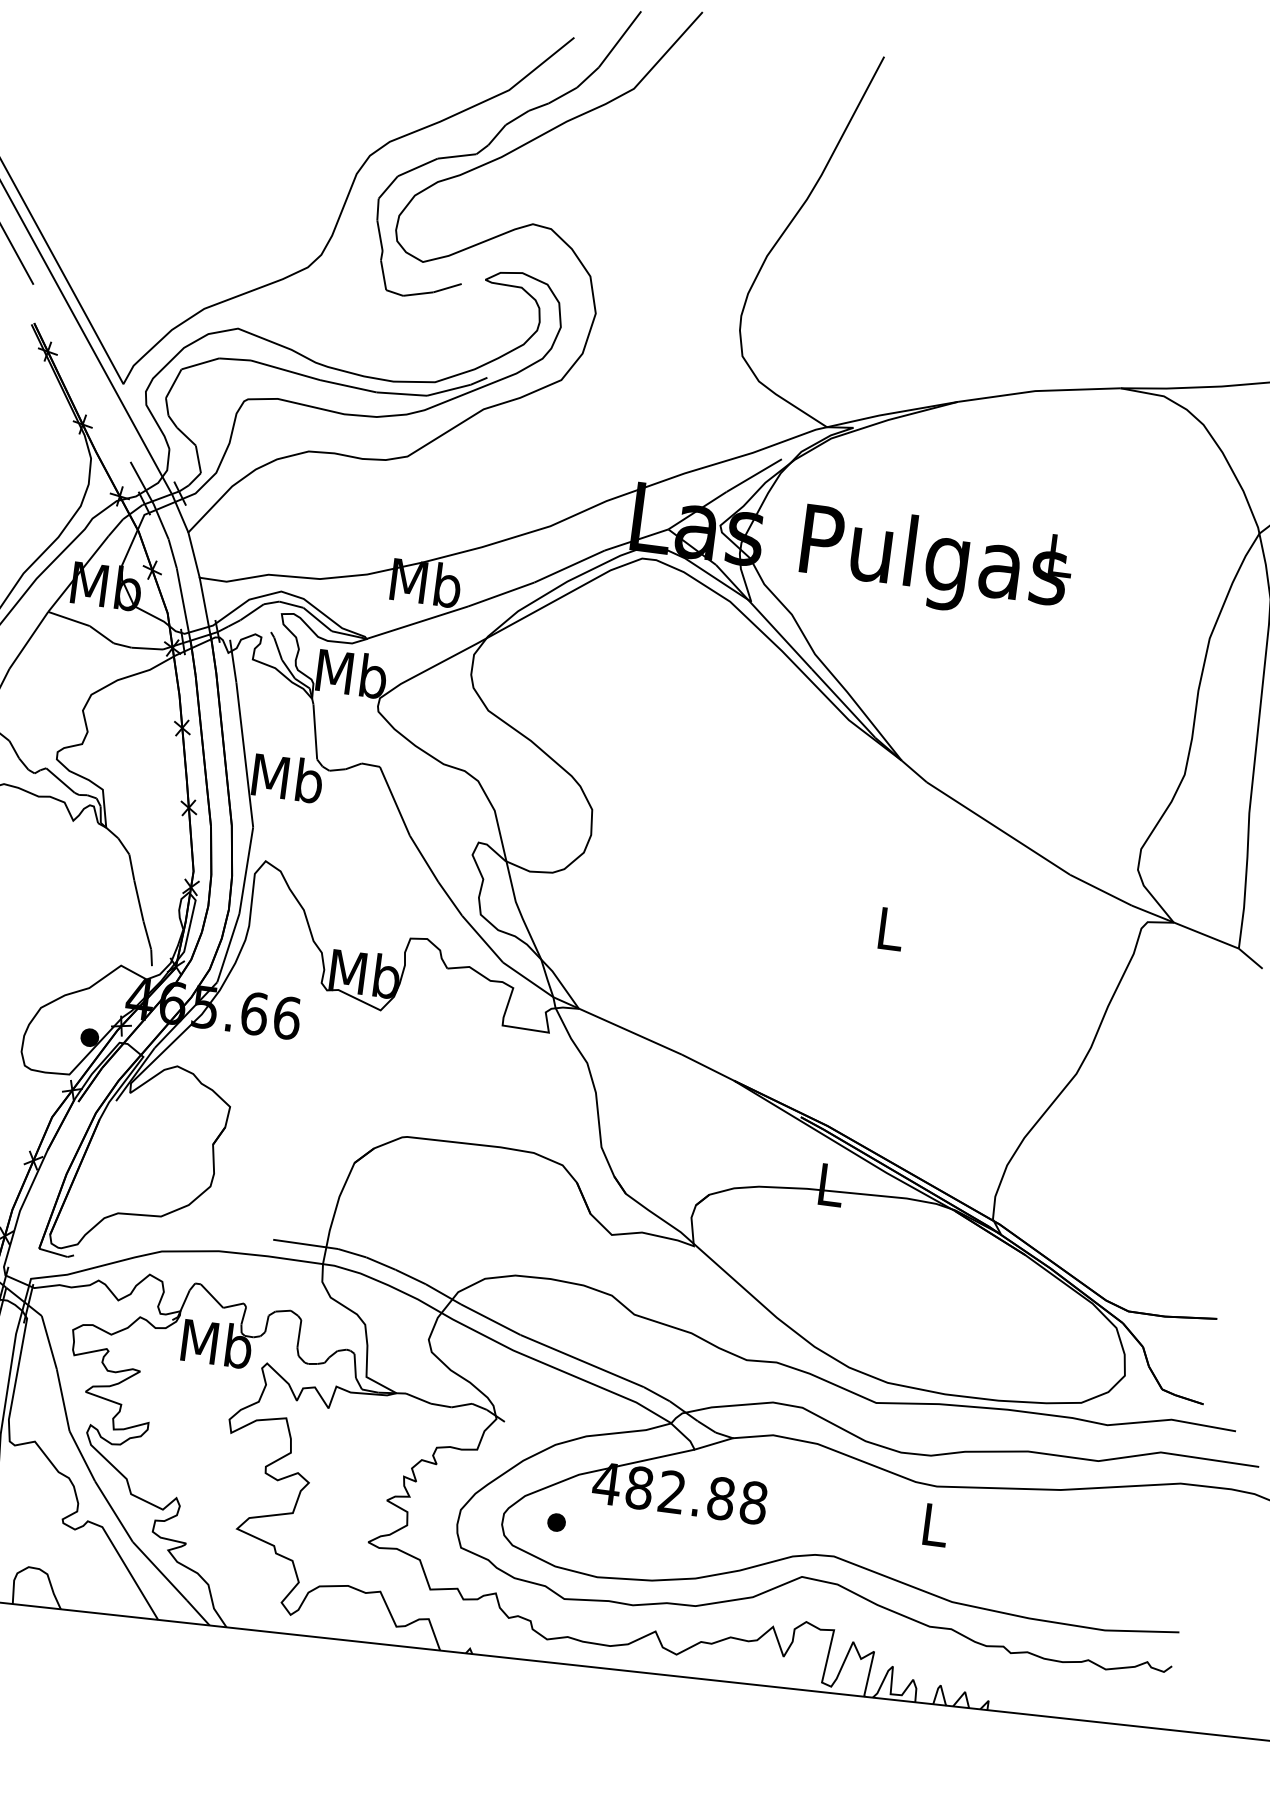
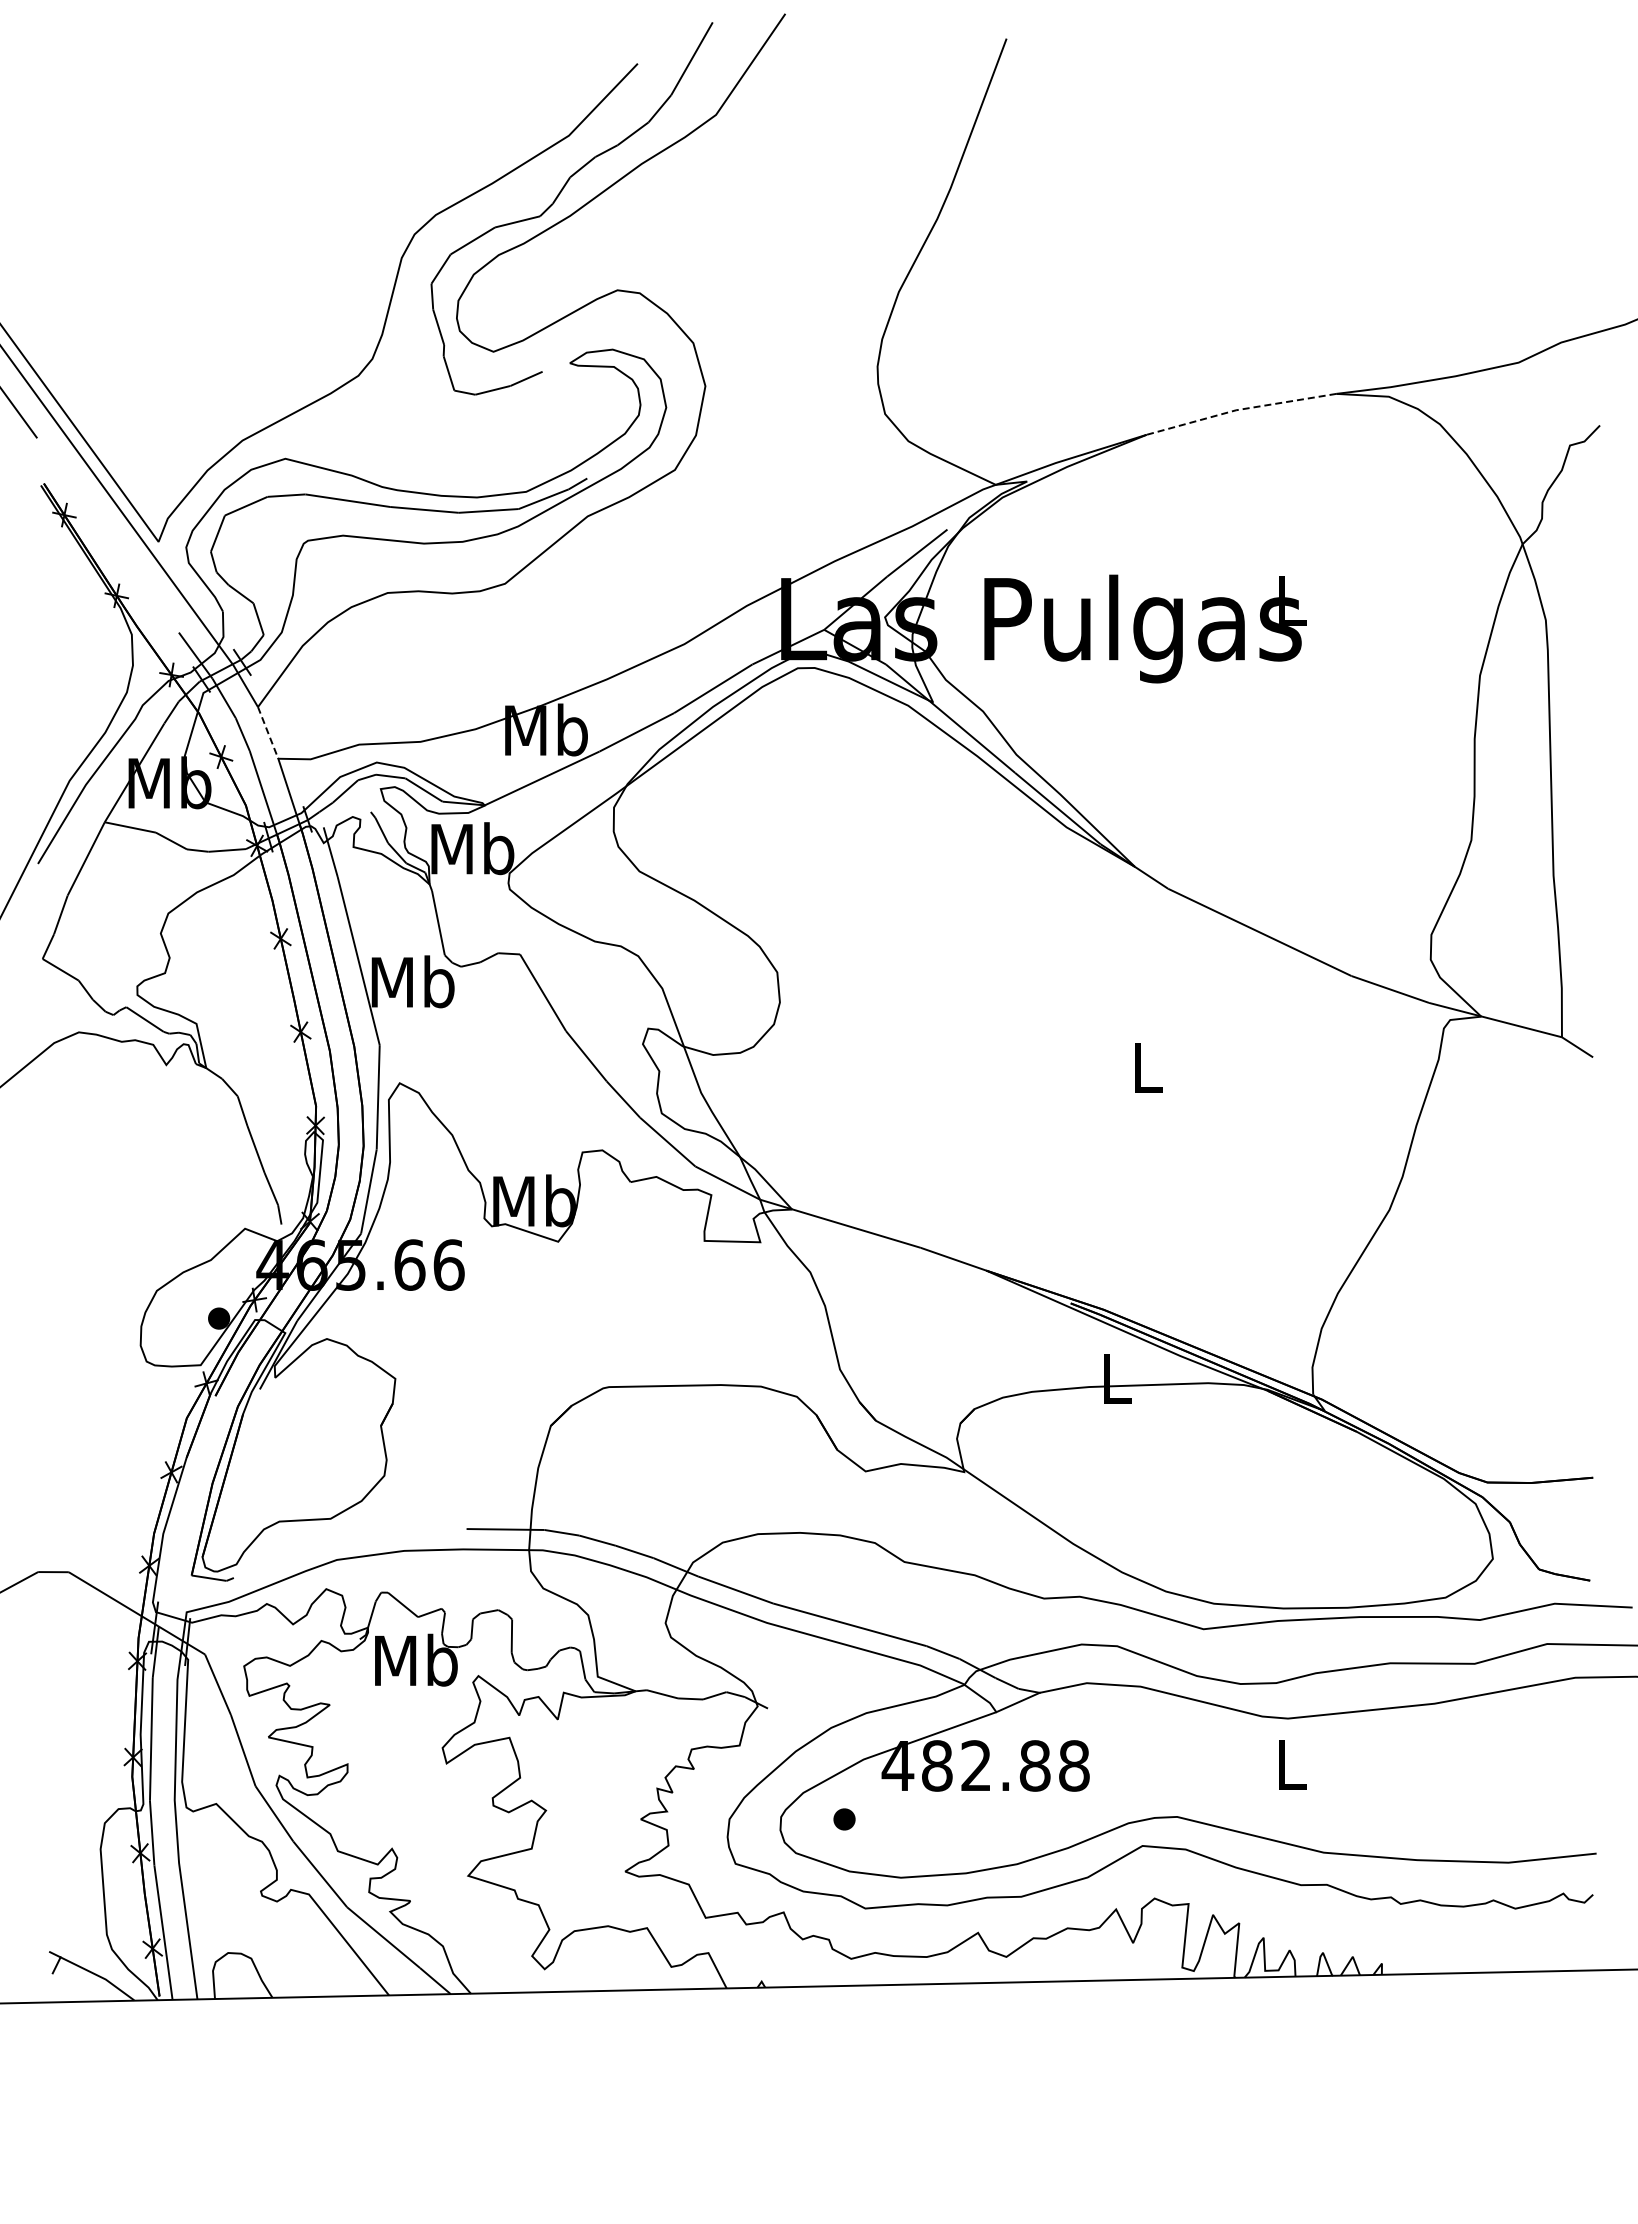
line: (1038, 390) -> (1240, 409), solid -> dashed
line: (194, 554) -> (268, 732), solid -> dashed

